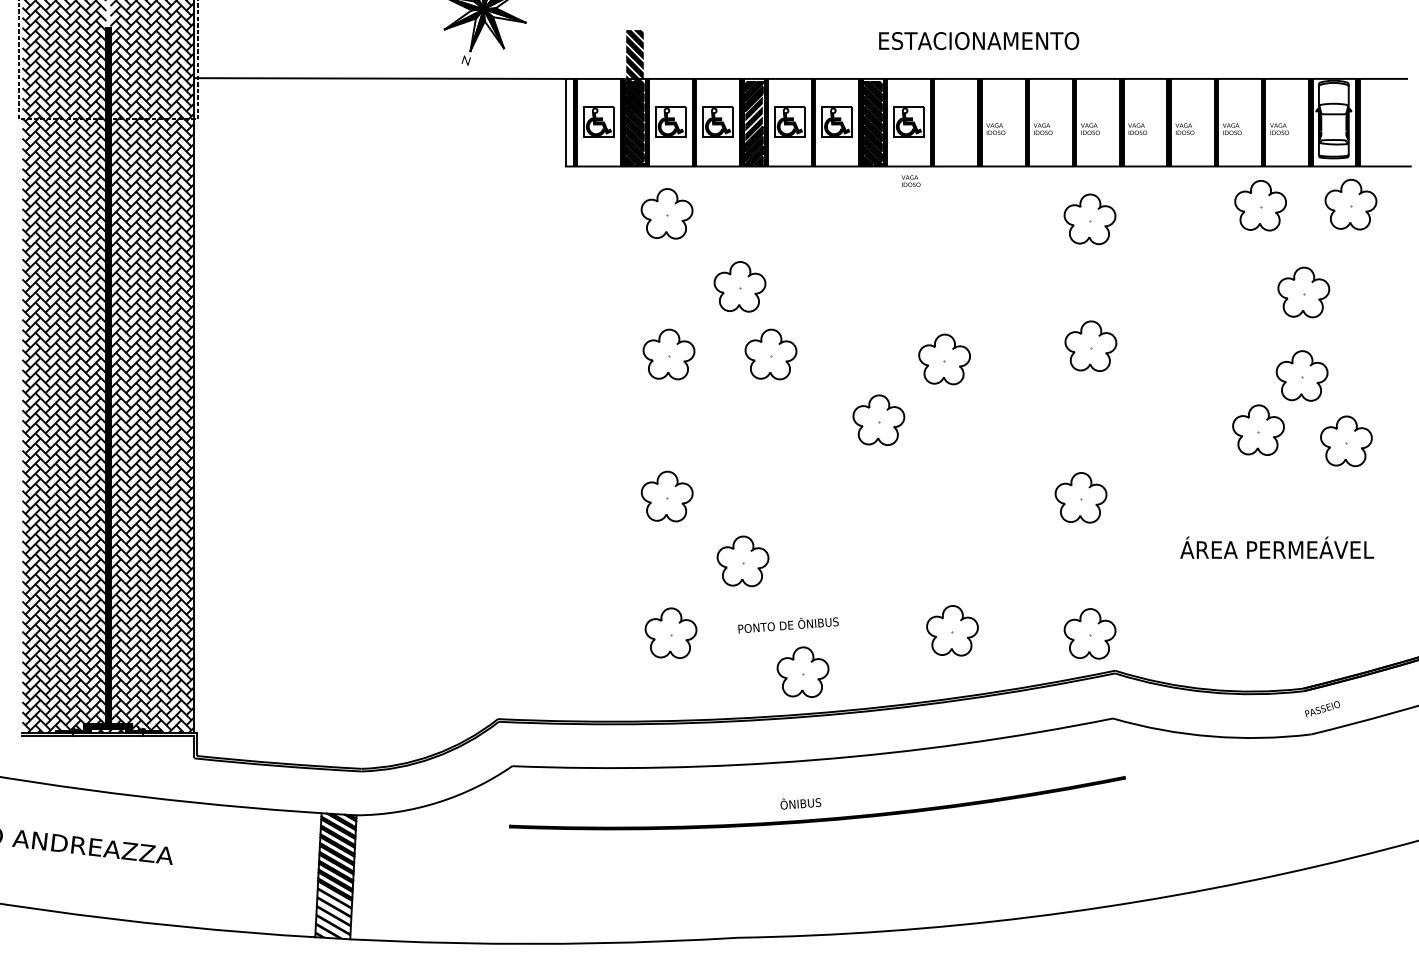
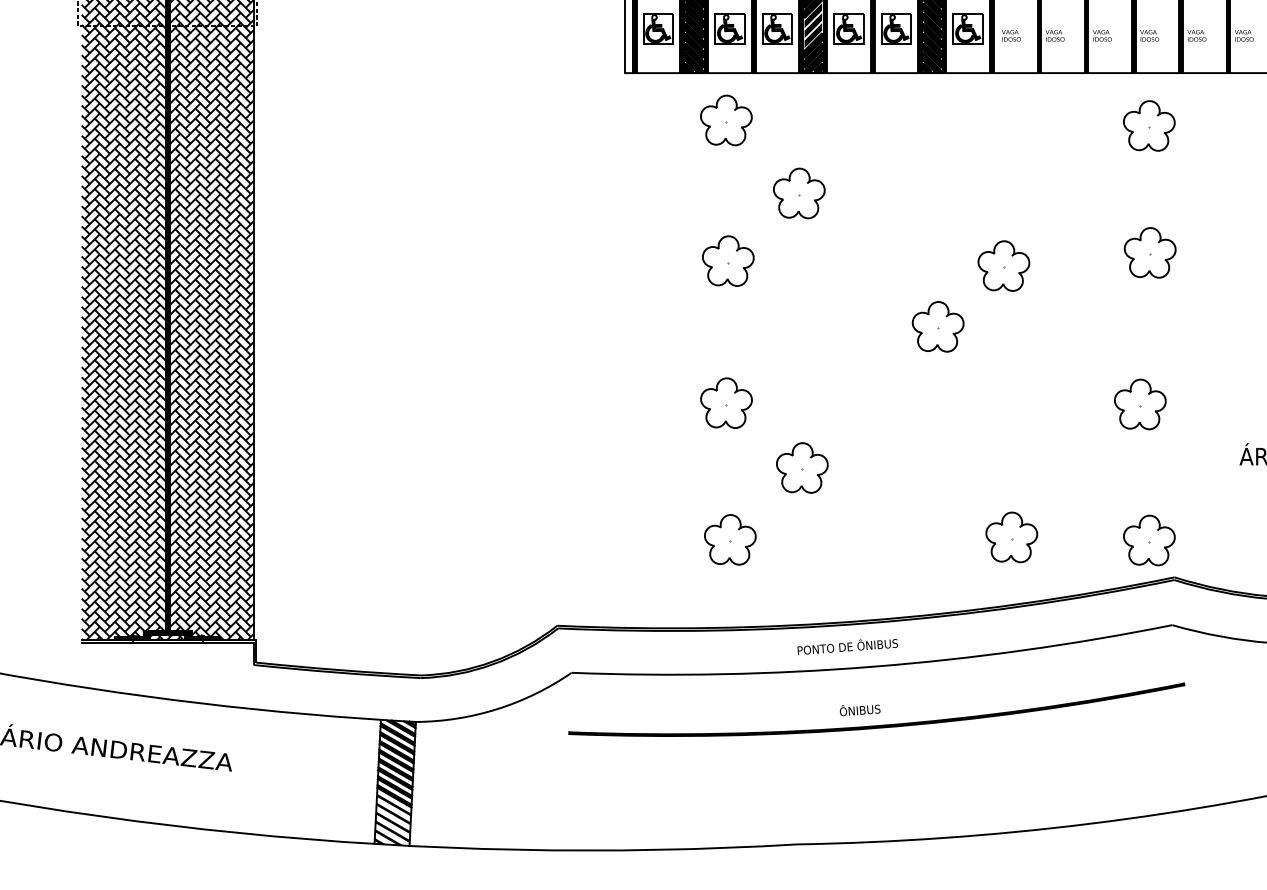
text: (910, 180) -> (1010, 35), moved
part: (770, 354) -> (829, 261), removed
text: (788, 625) -> (847, 647), moved
part: (802, 671) -> (861, 578), removed

